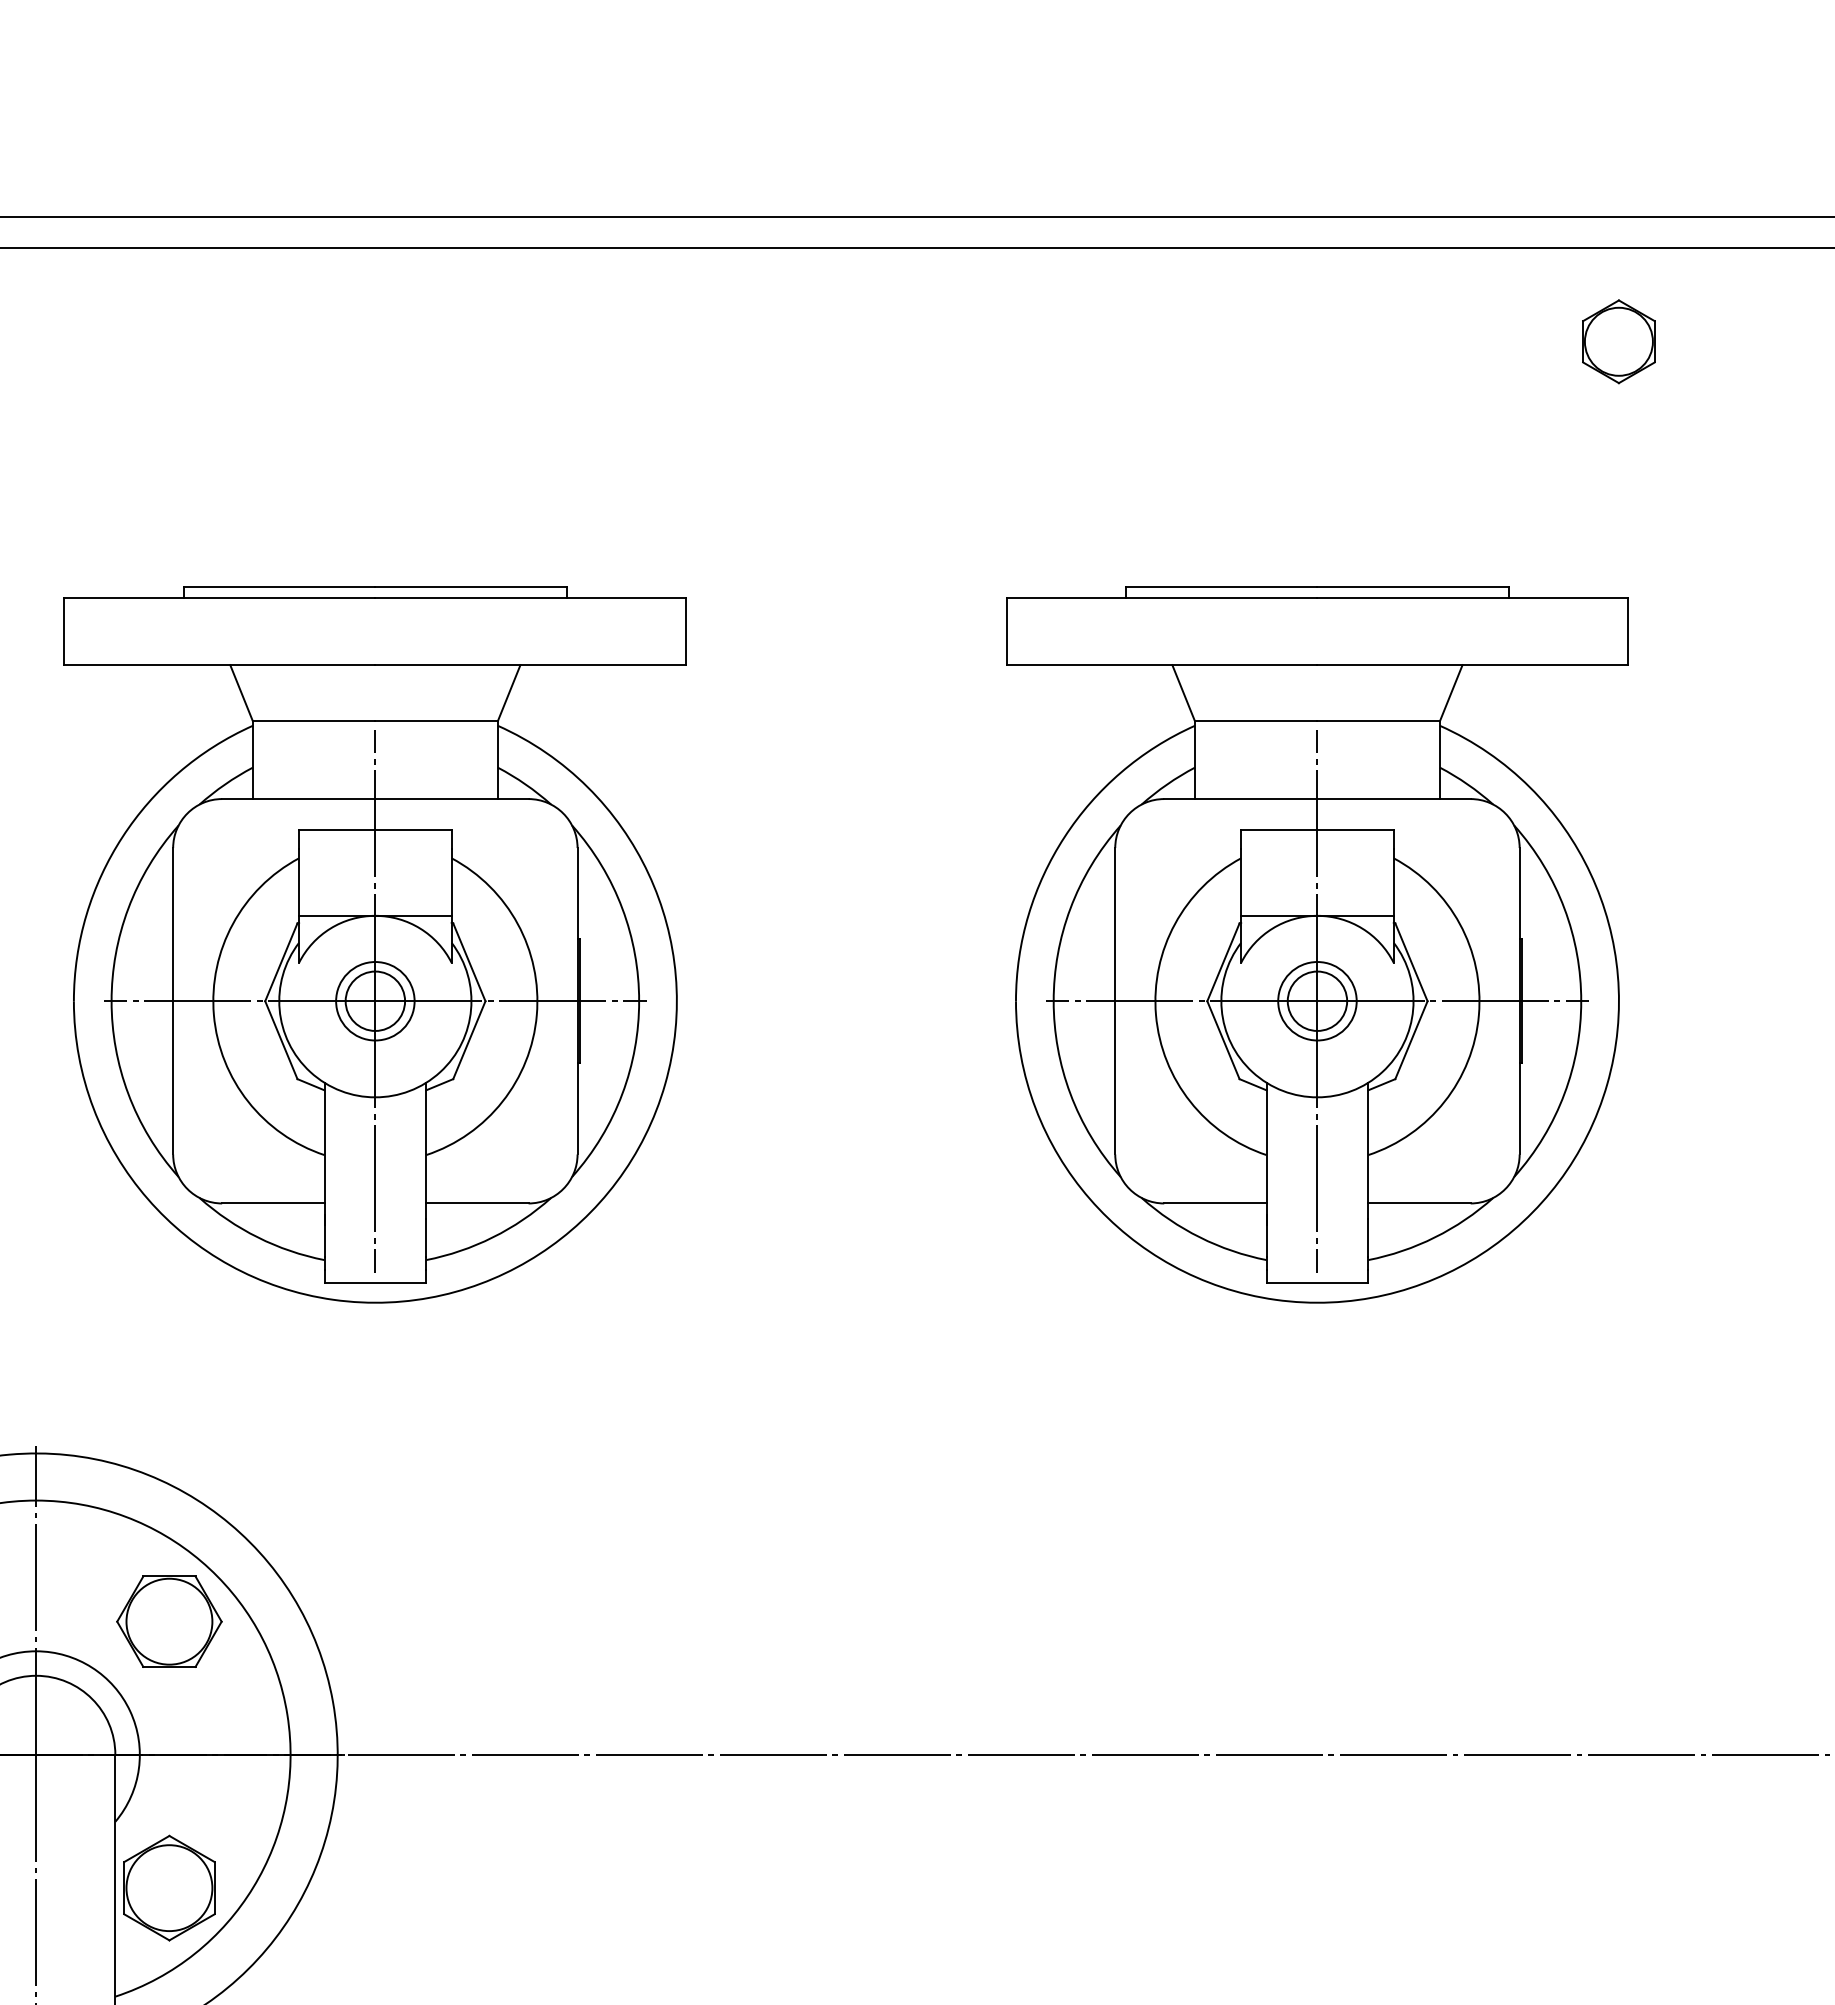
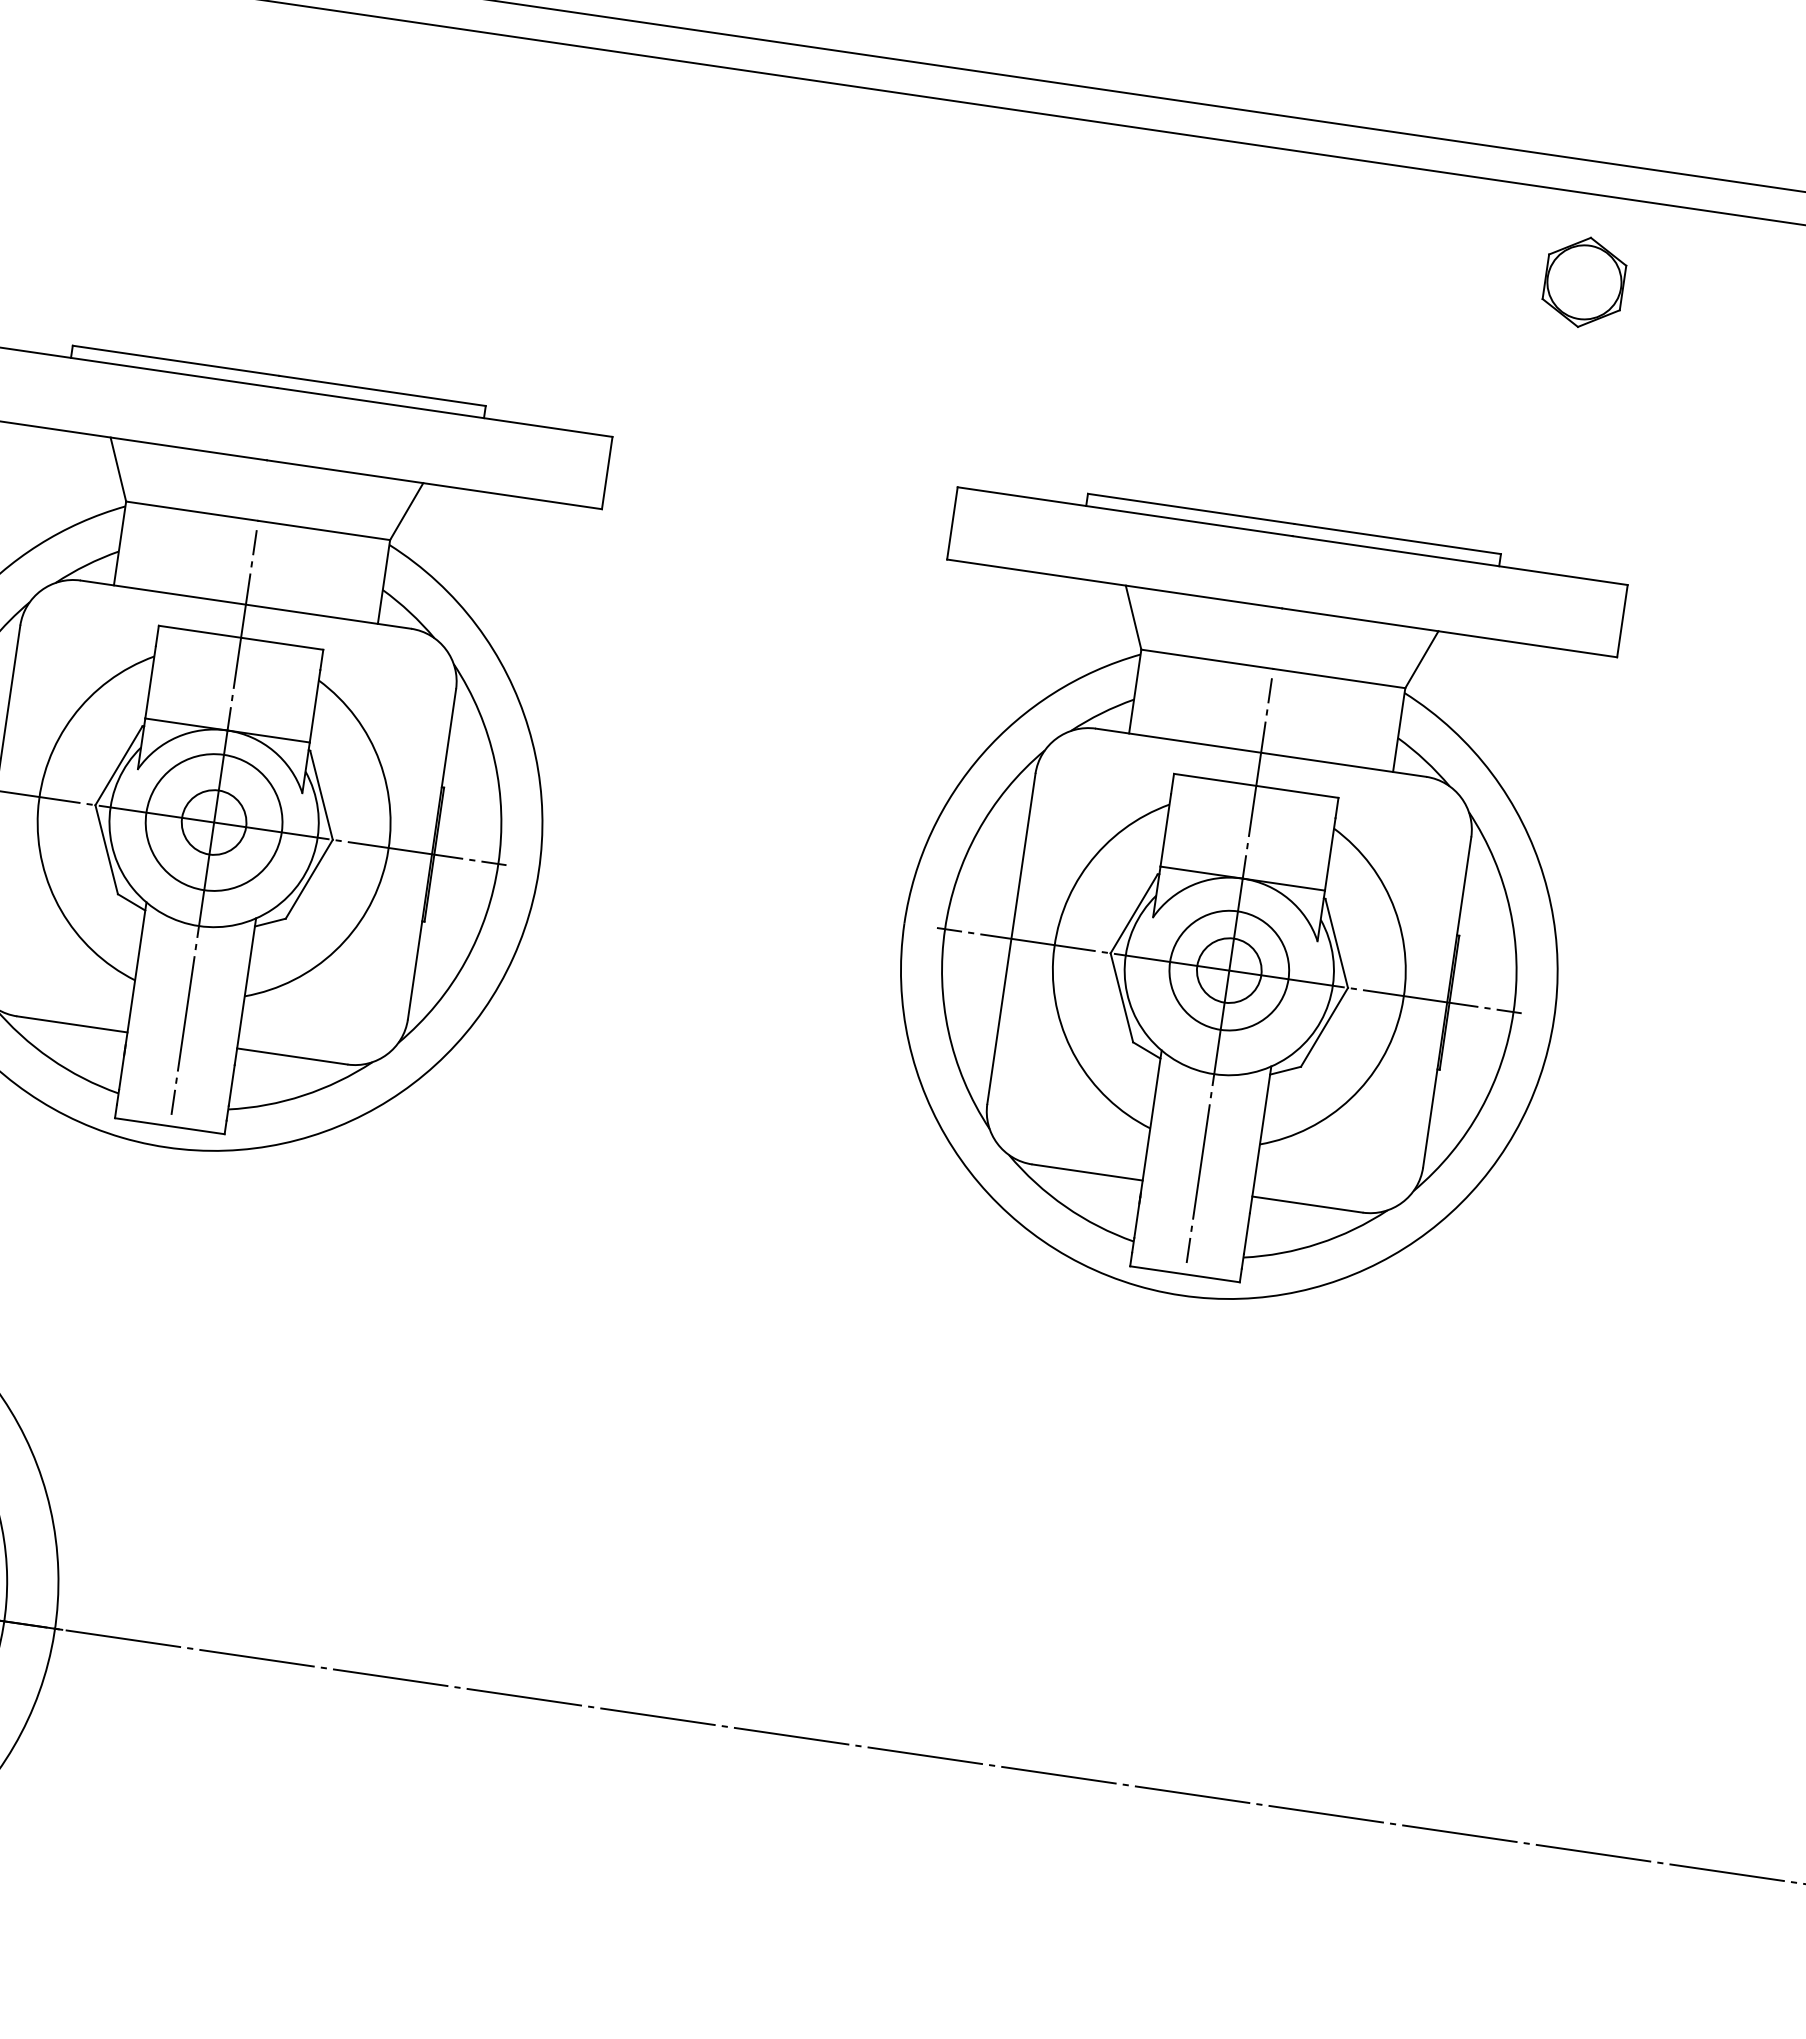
part: (1618, 341) -> (1584, 282), moved
circle: (375, 1001) -> (214, 822), size x1.6
circle: (1317, 1001) -> (1229, 970), size x1.4

